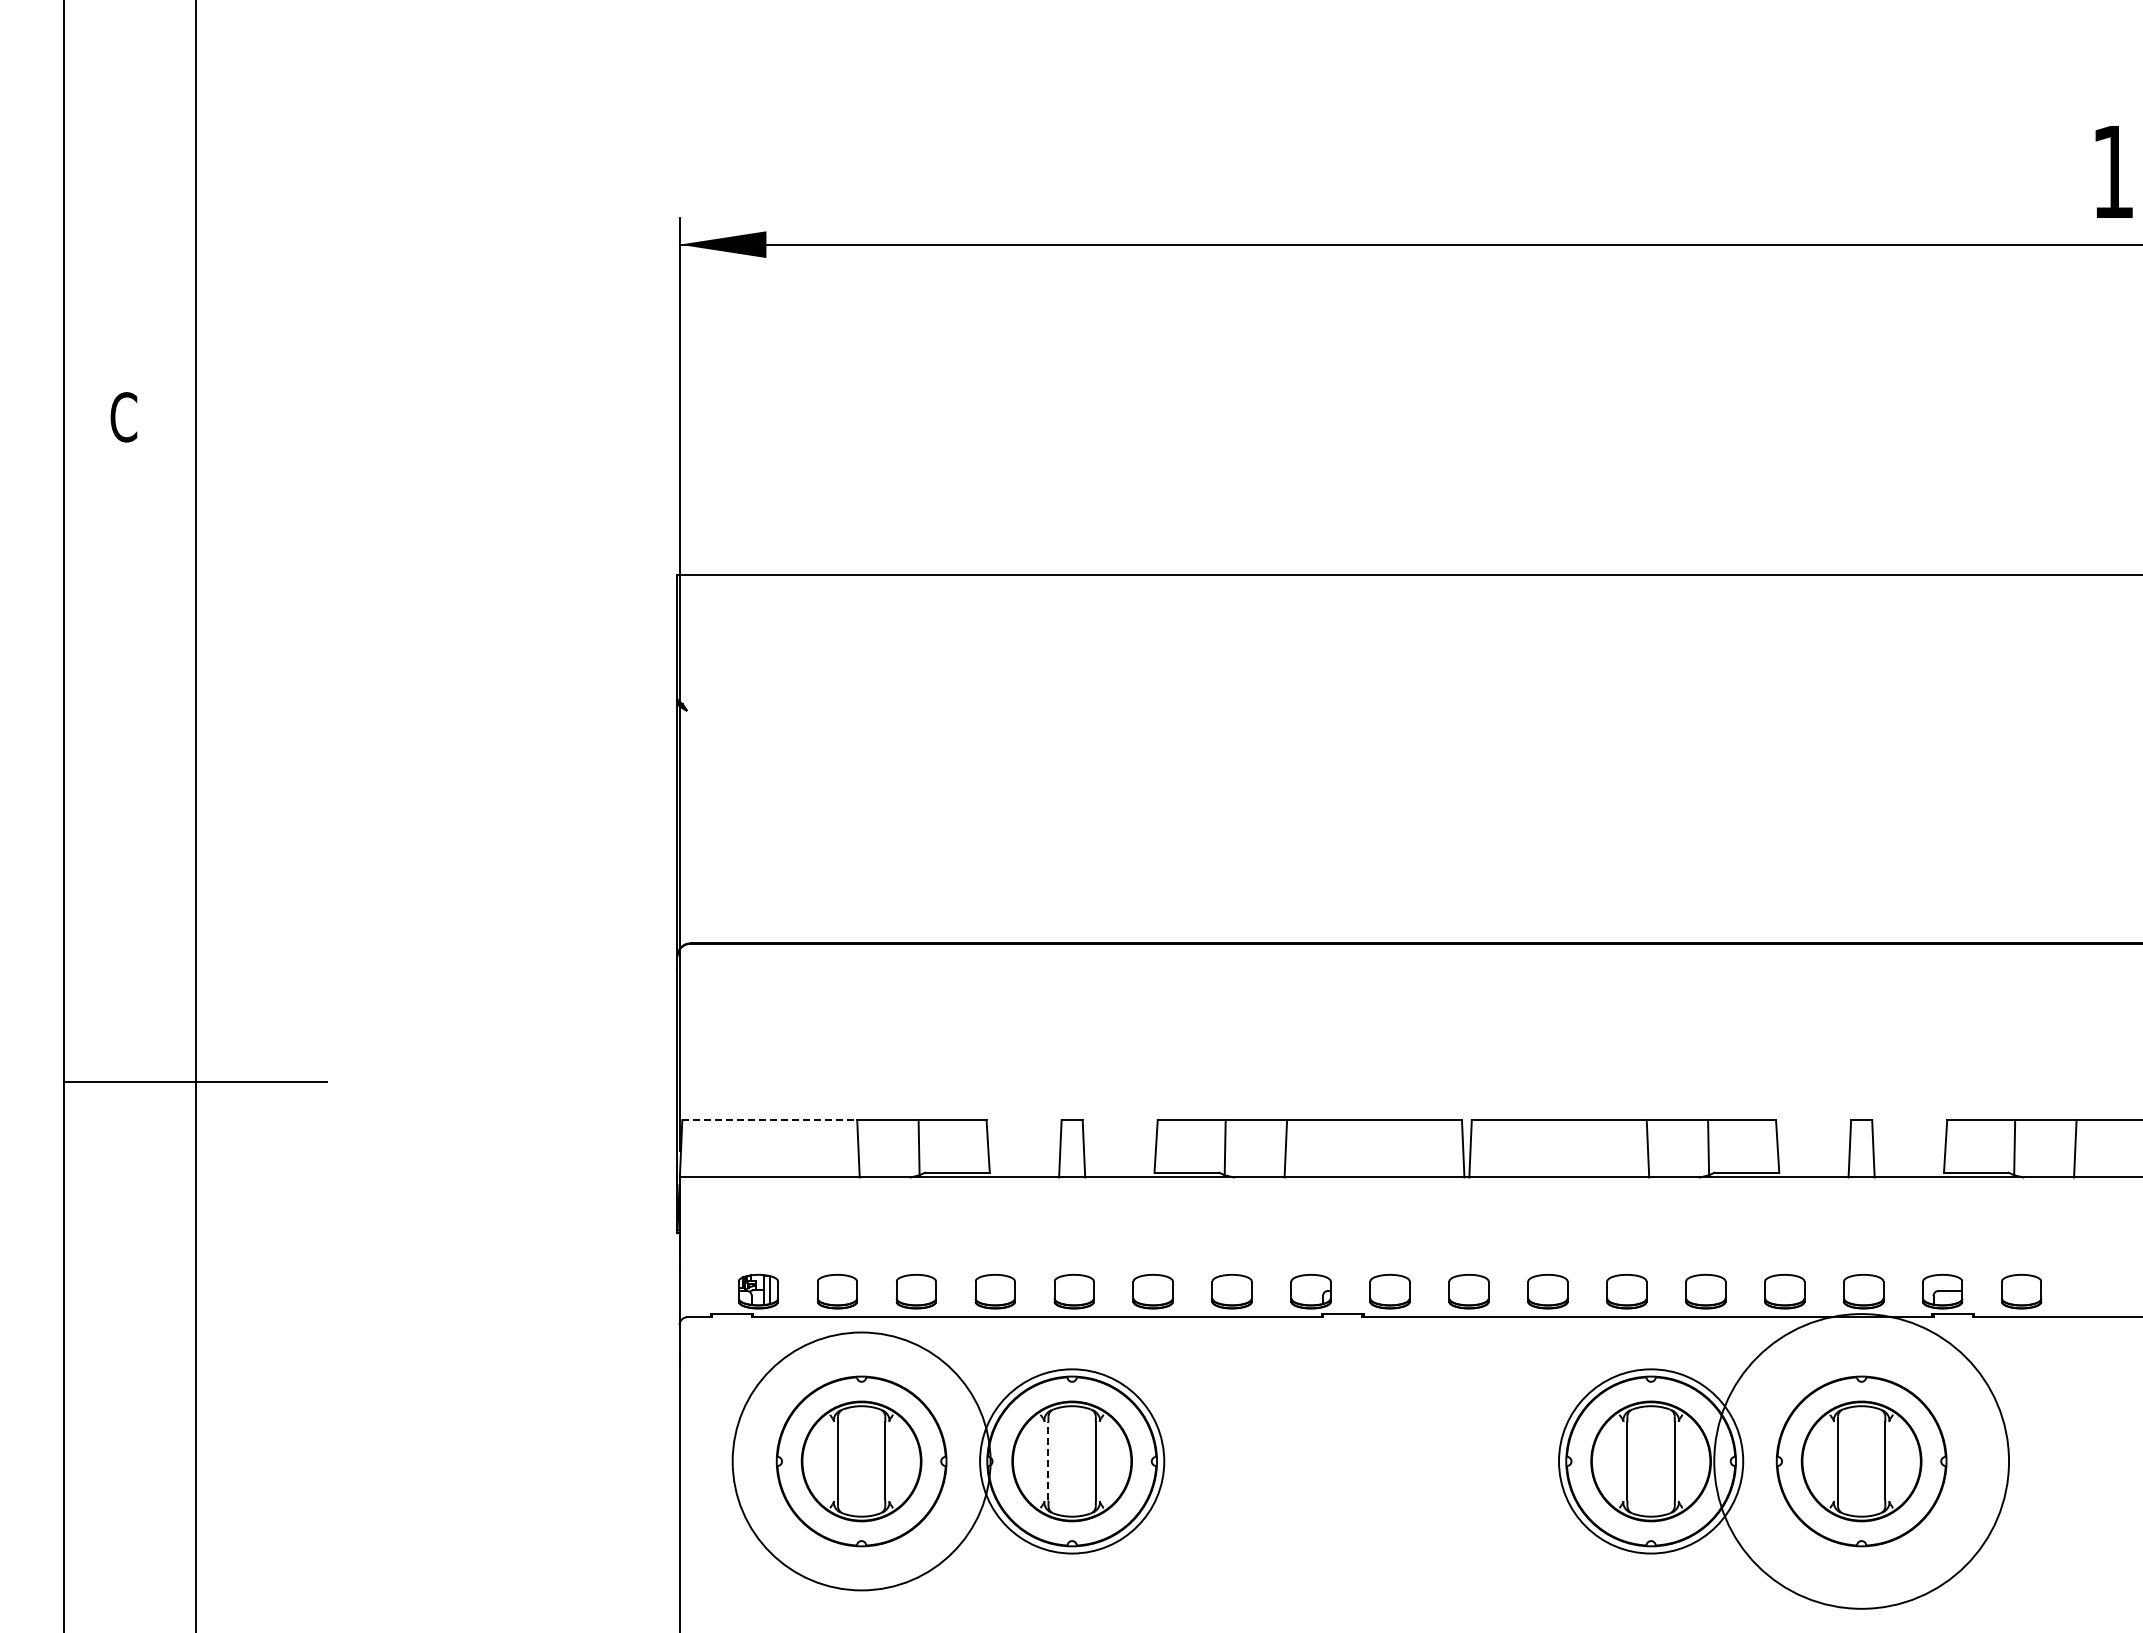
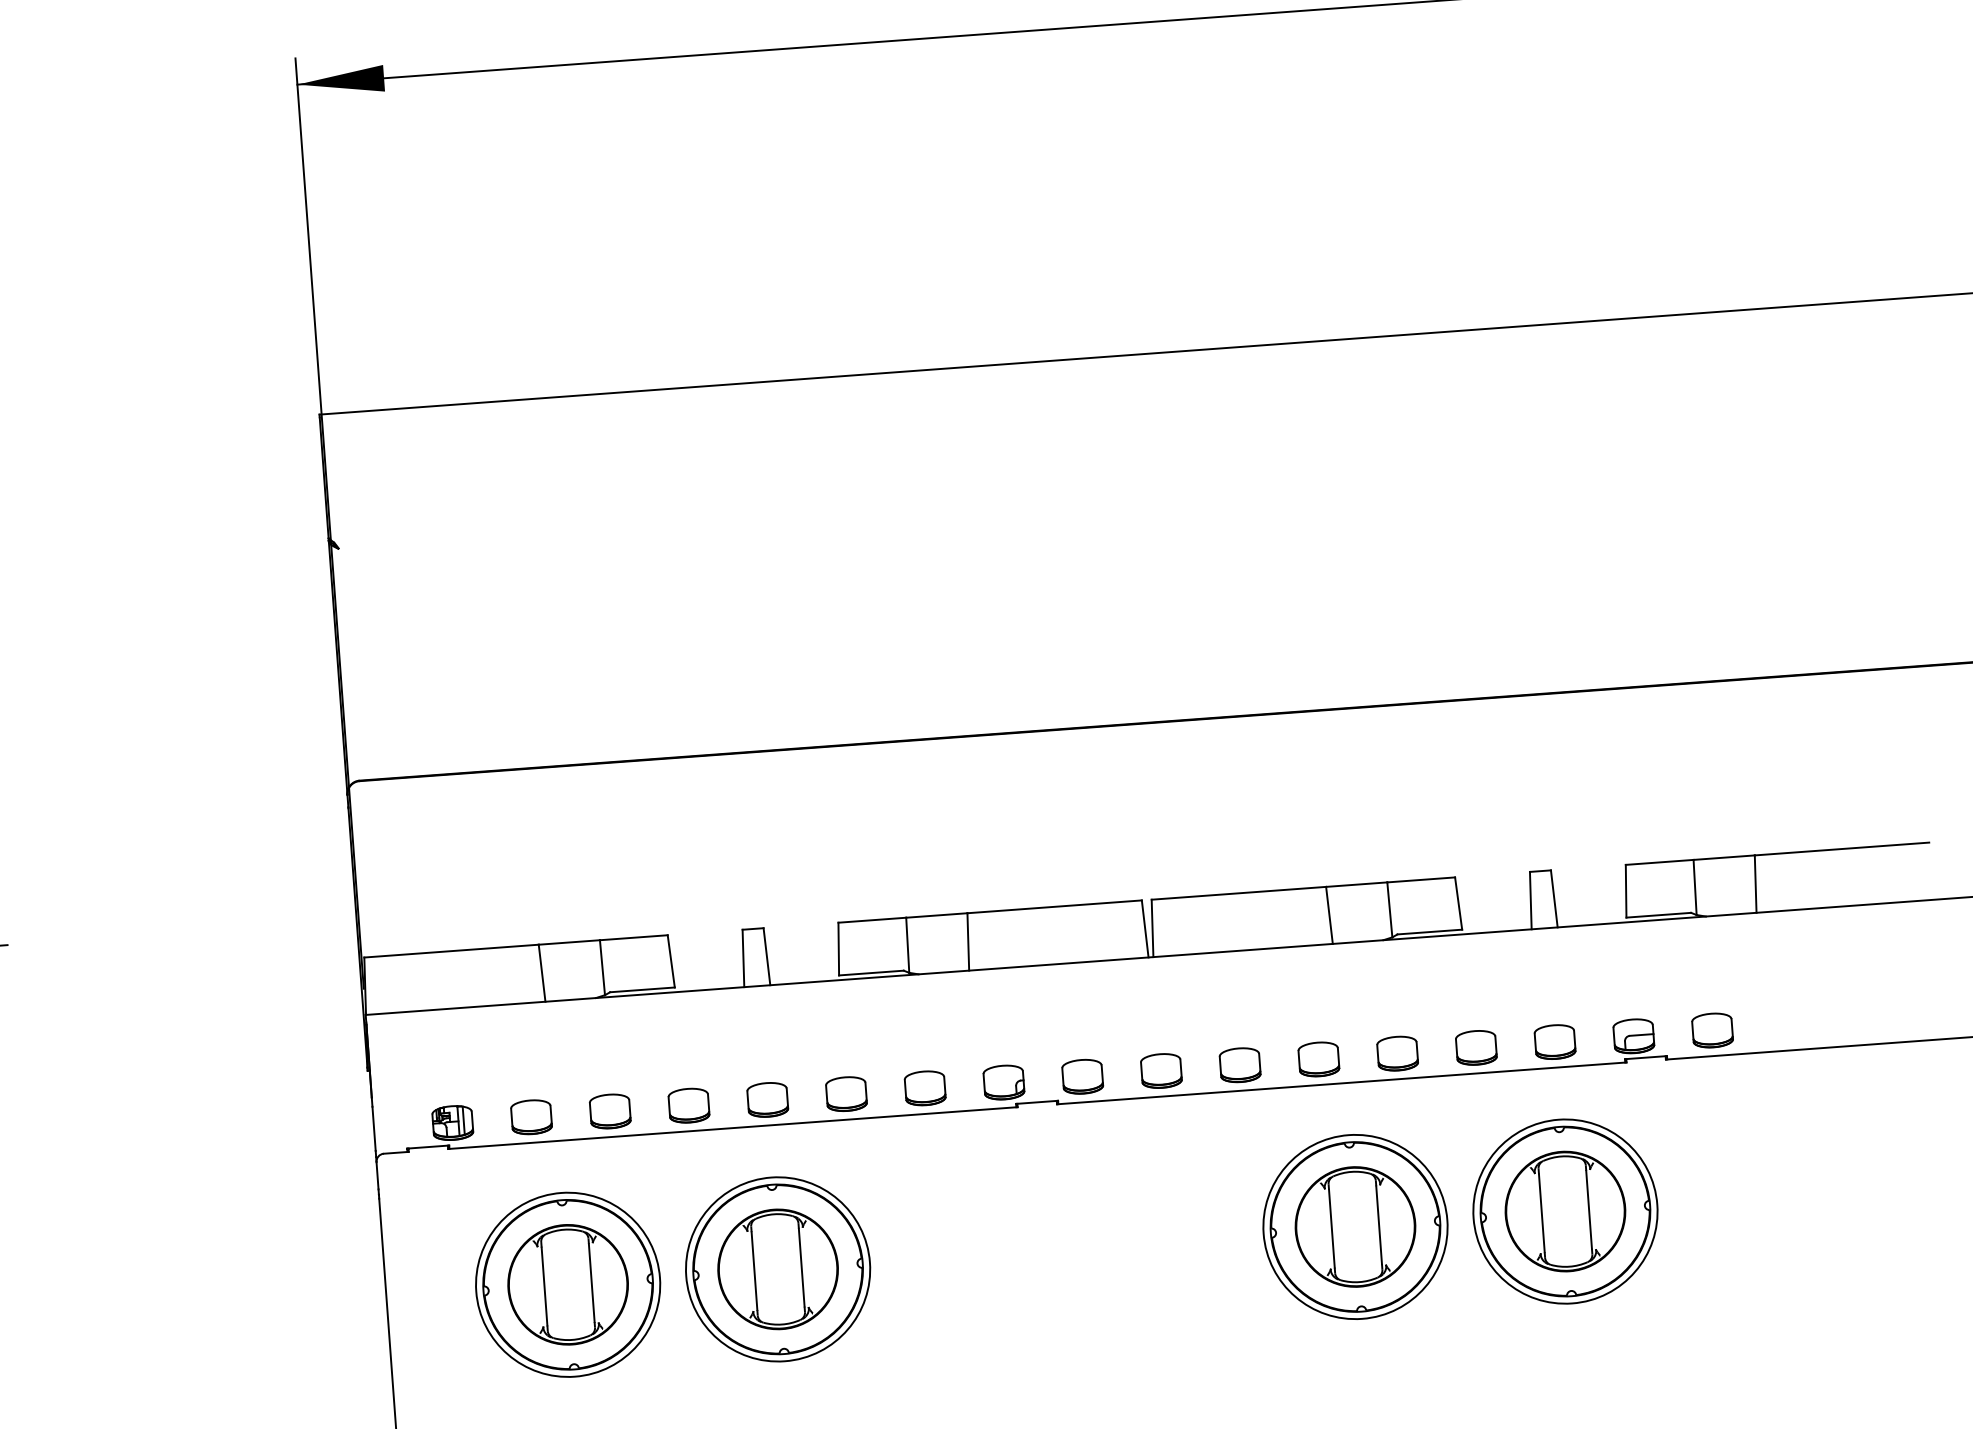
line: (770, 1120) -> (452, 951), dashed -> solid
line: (1048, 1460) -> (754, 1270), dashed -> solid
circle: (861, 1461) -> (568, 1284), size x0.71
circle: (1861, 1461) -> (1565, 1211), size x0.62

